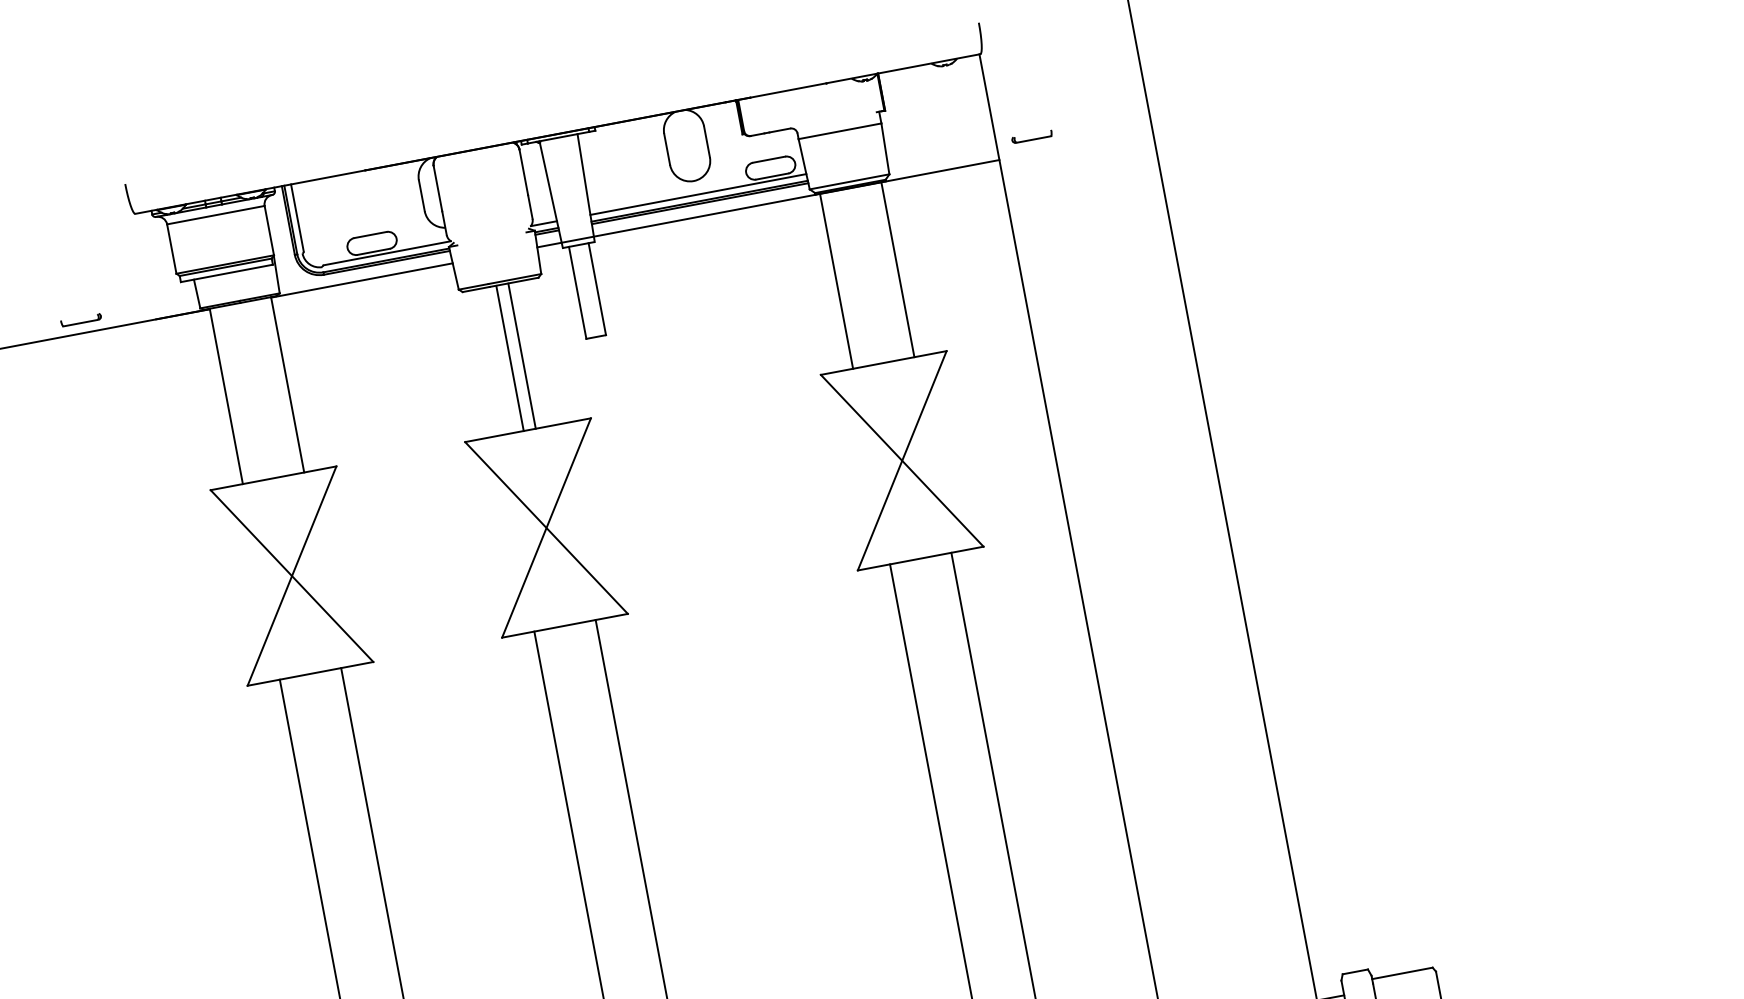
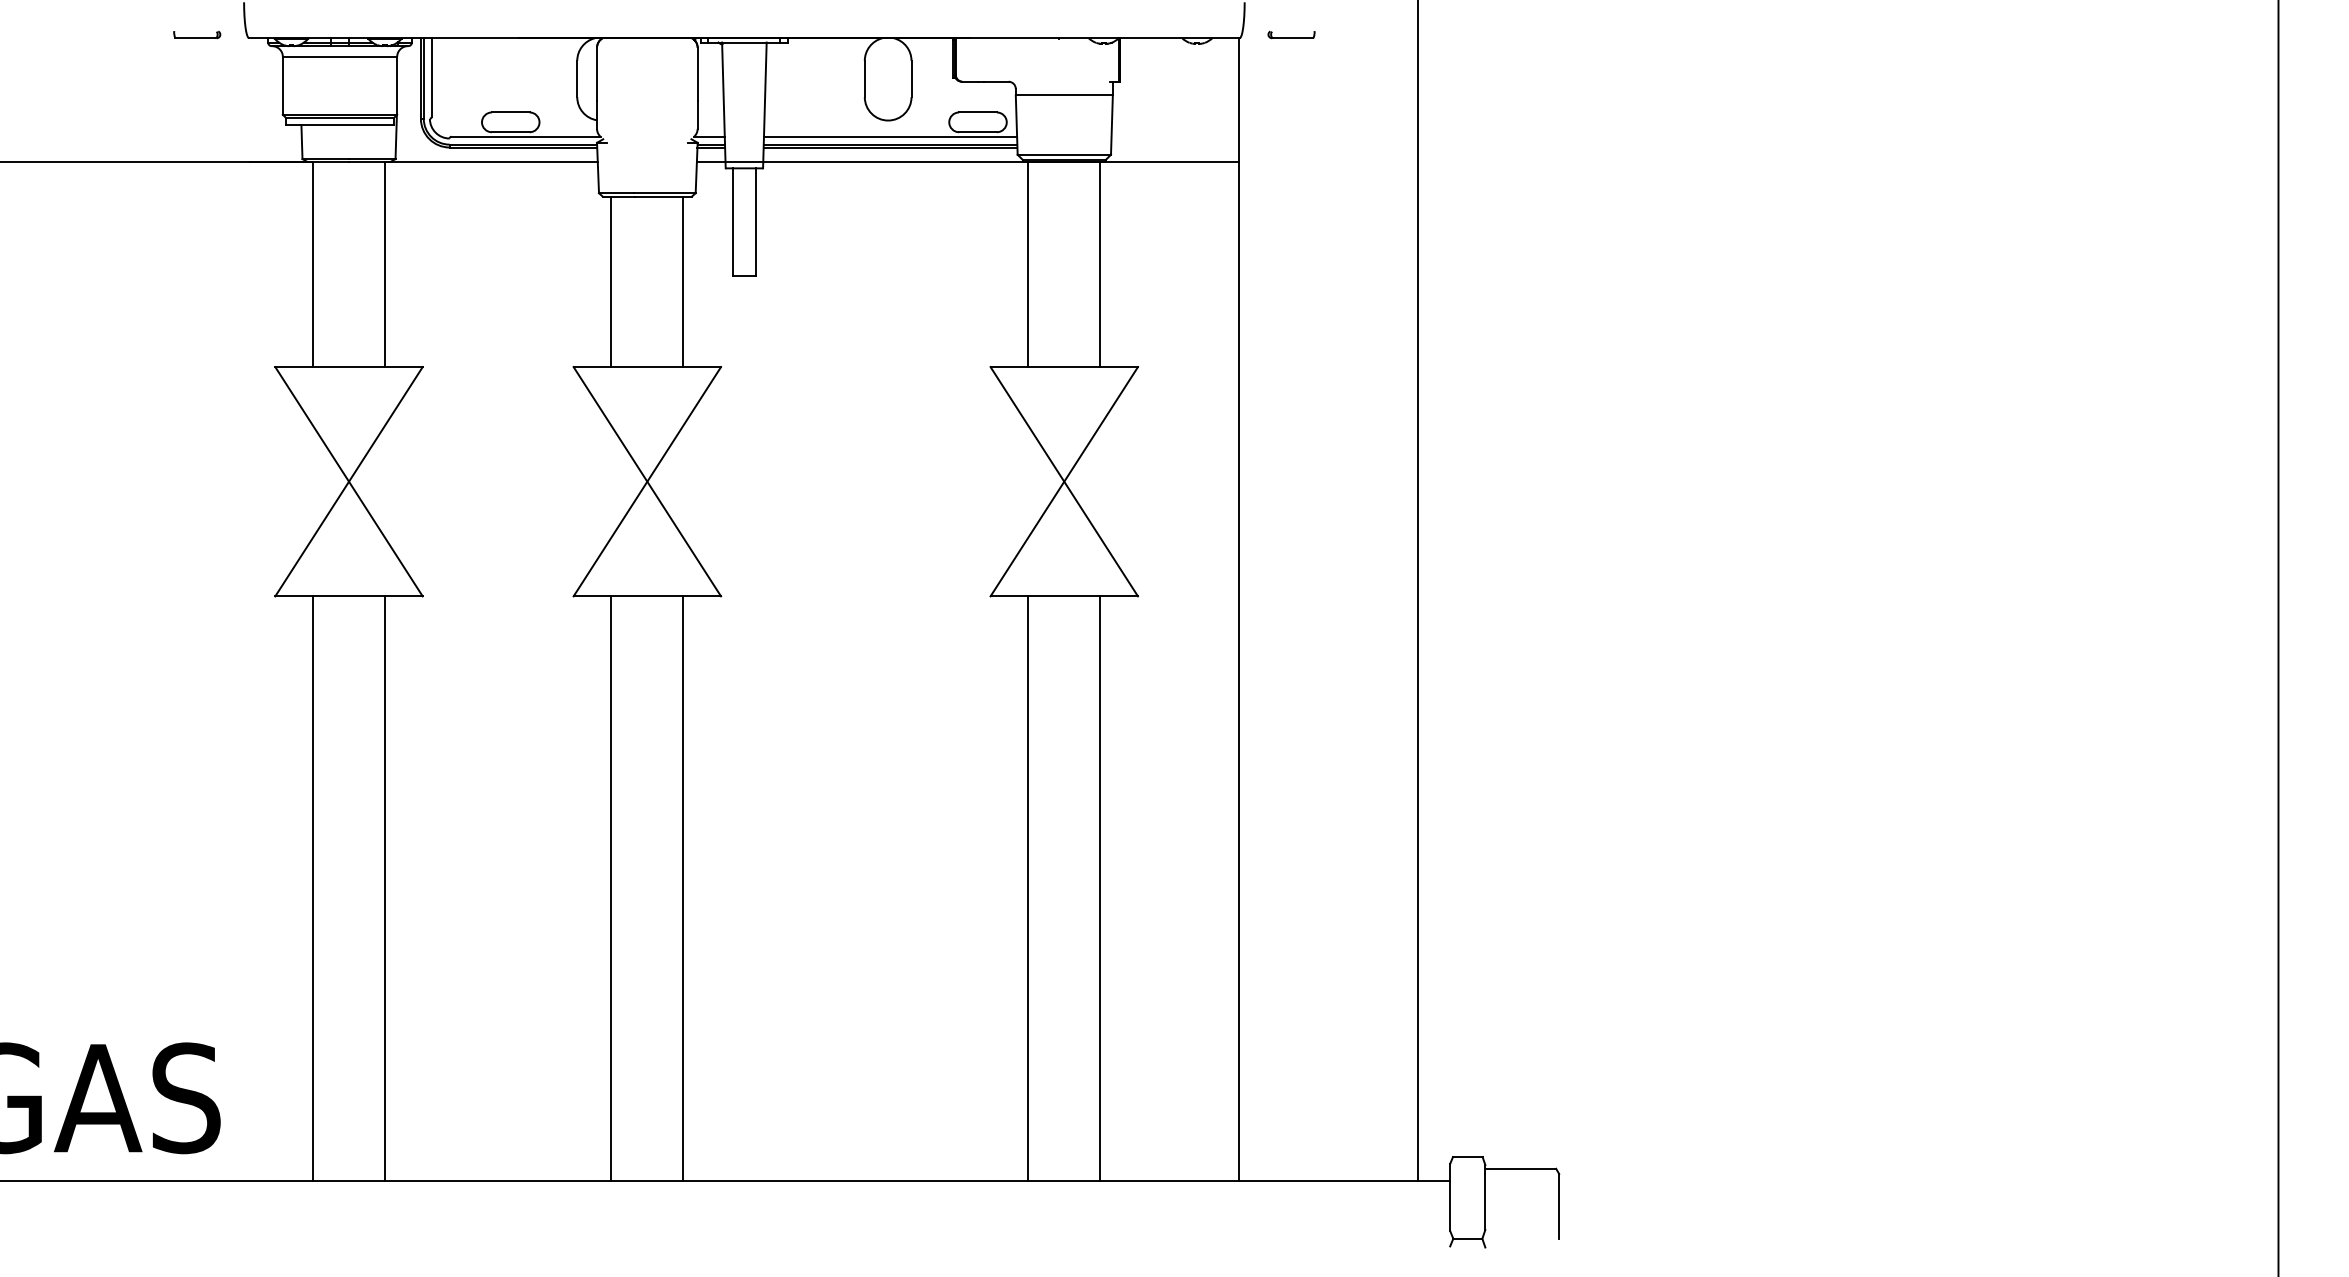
part: (1032, 136) -> (1291, 34), moved
part: (81, 319) -> (197, 34), moved
line: (522, 355) -> (611, 281), moved
line: (510, 357) -> (683, 281), moved

